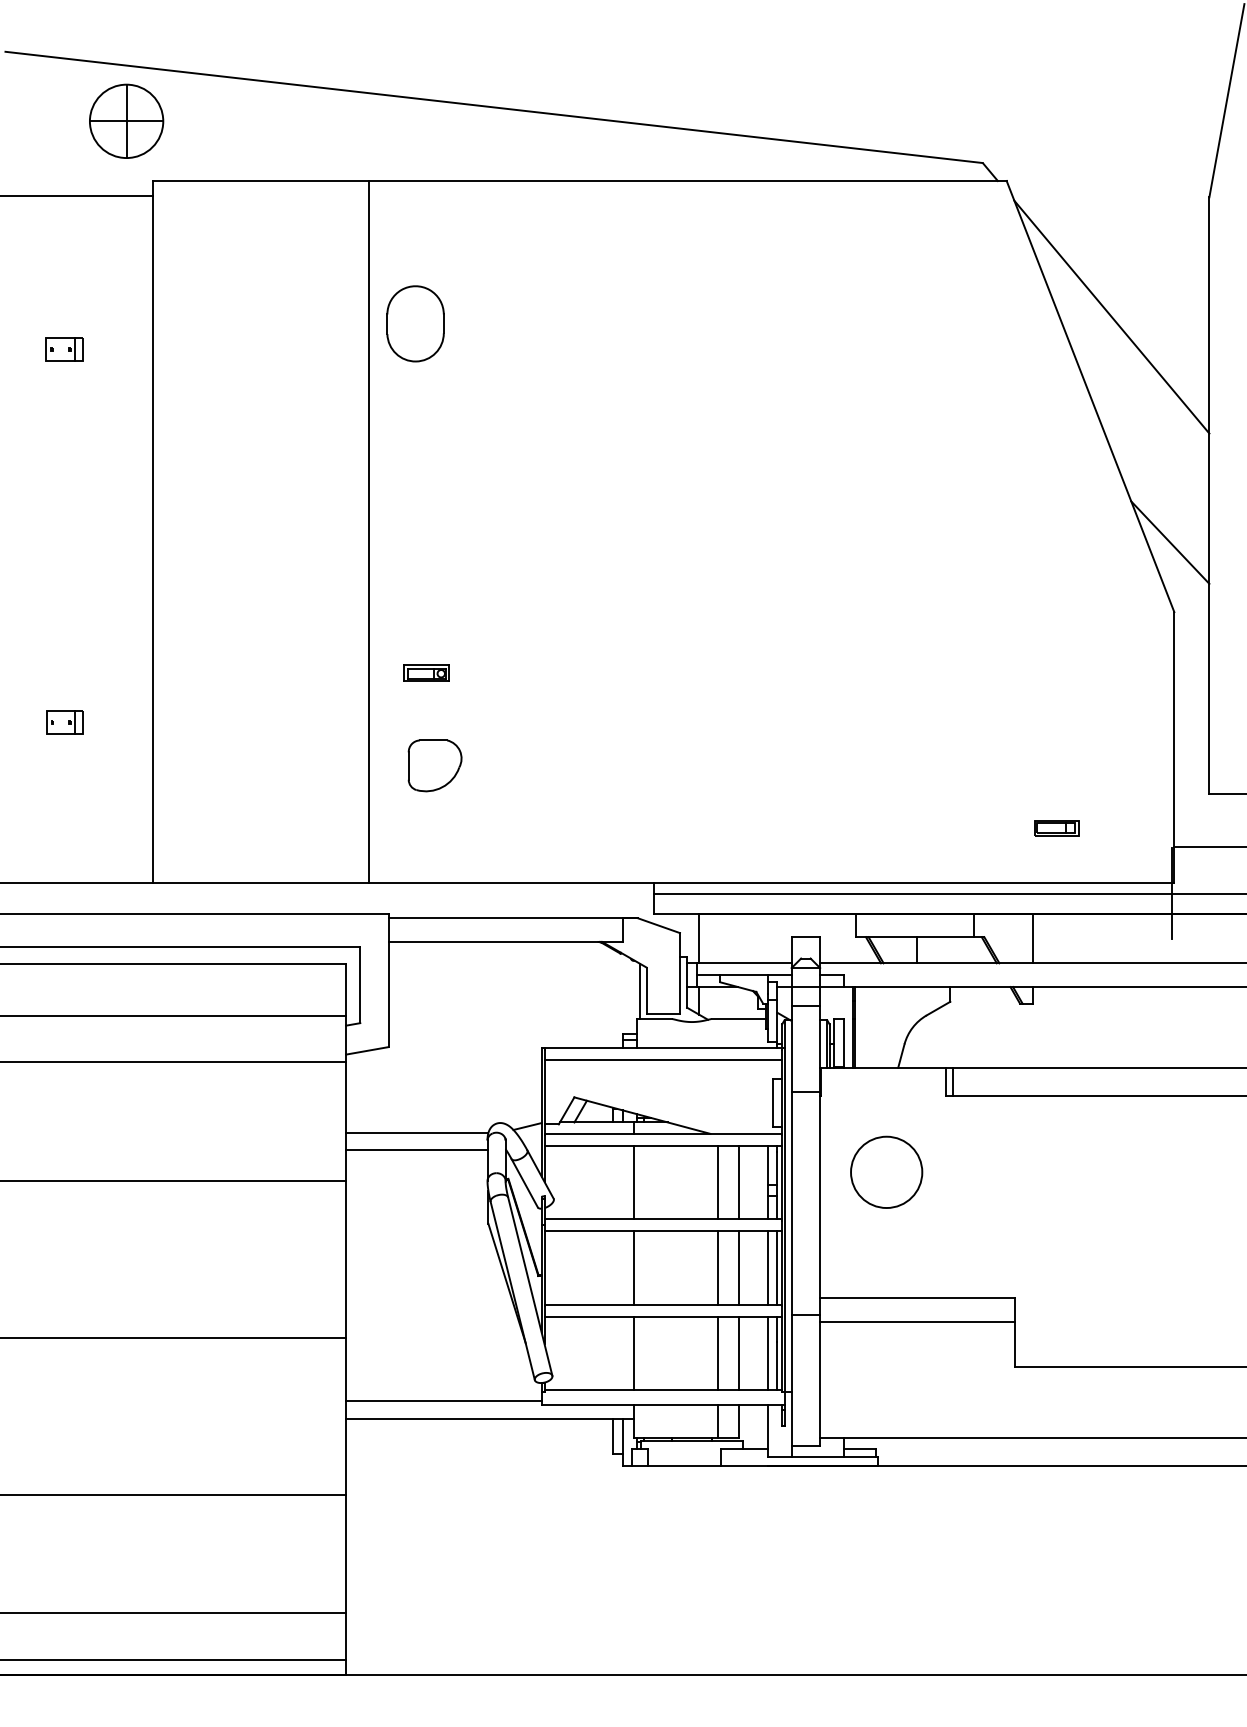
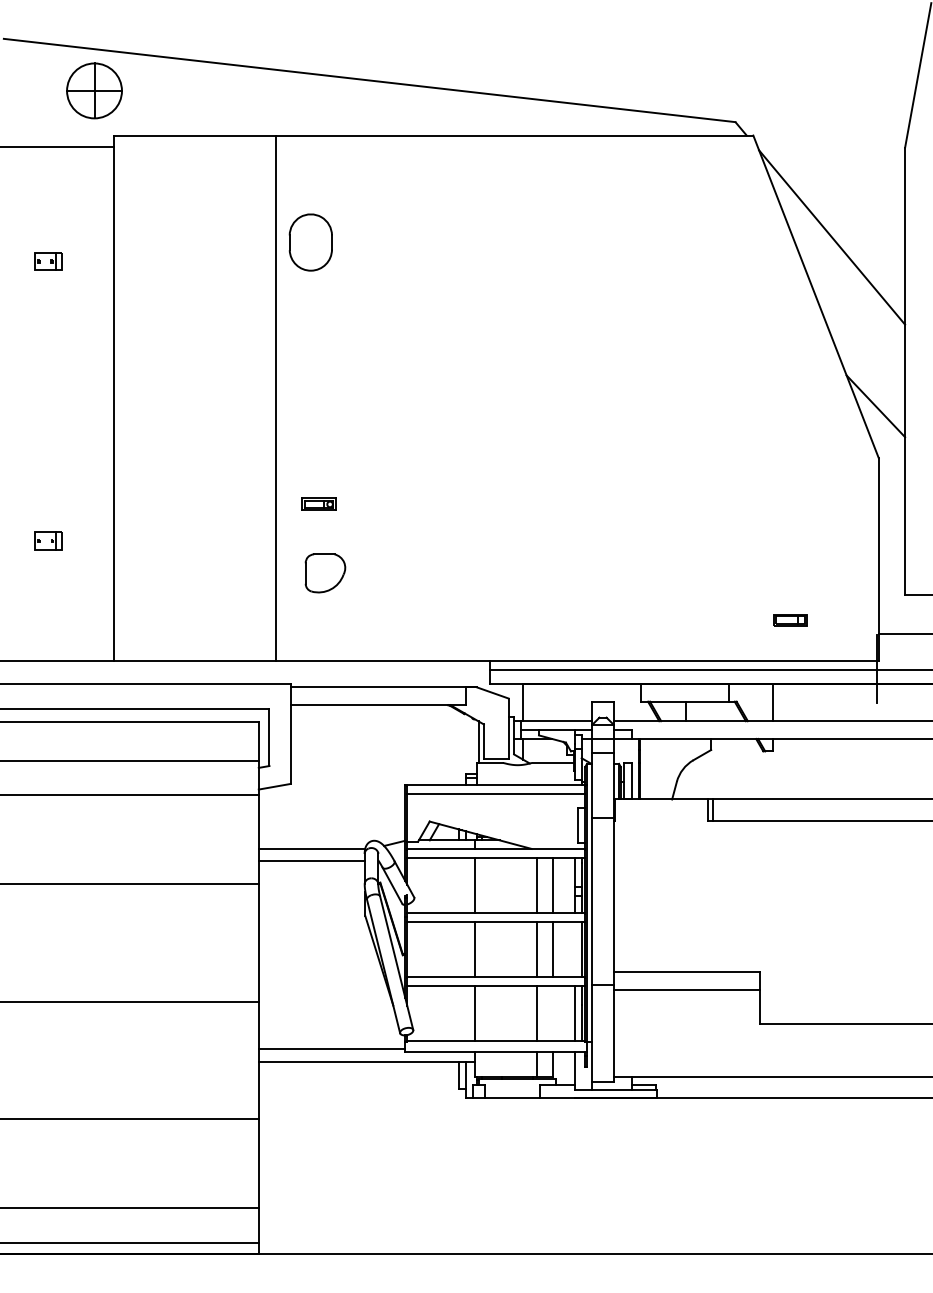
circle: (886, 1171) -> (663, 877), removed
line: (767, 1267) -> (574, 948), removed
line: (739, 1353) -> (553, 1013), removed

